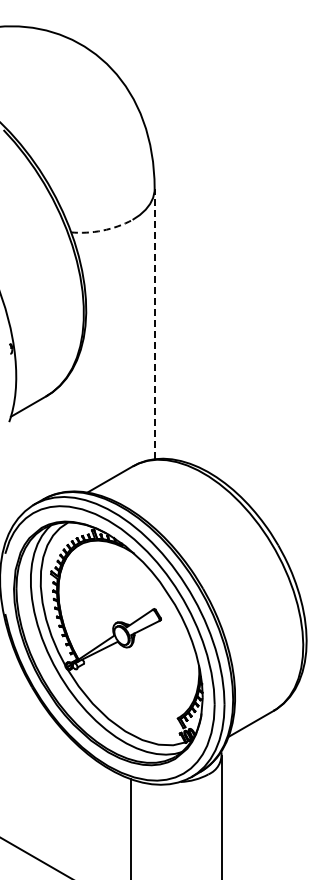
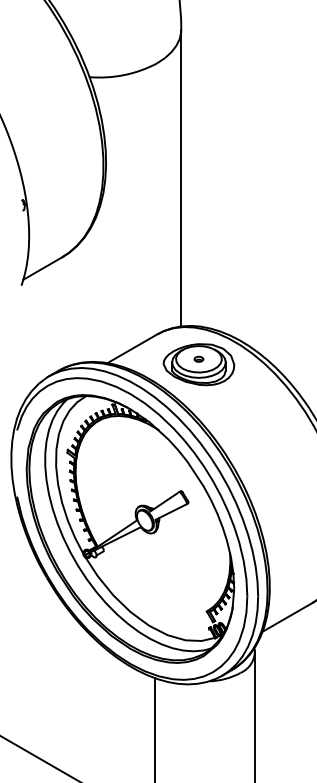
arc: (102, 230) -> (123, 75), dashed -> solid
line: (154, 323) -> (181, 177), dashed -> solid
part: (170, 493) -> (198, 364), added

